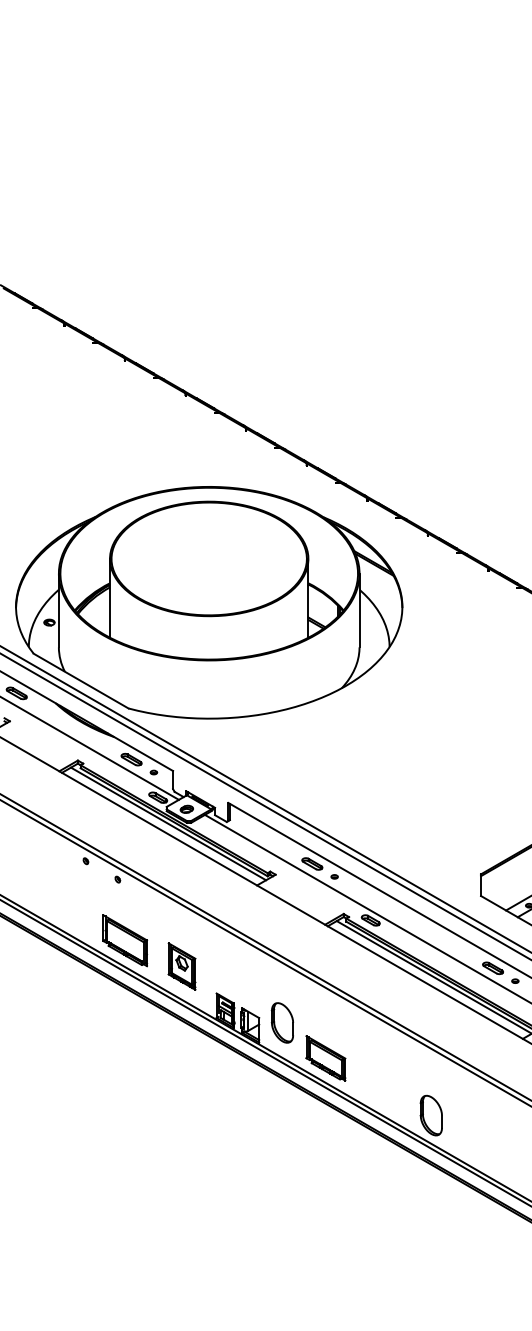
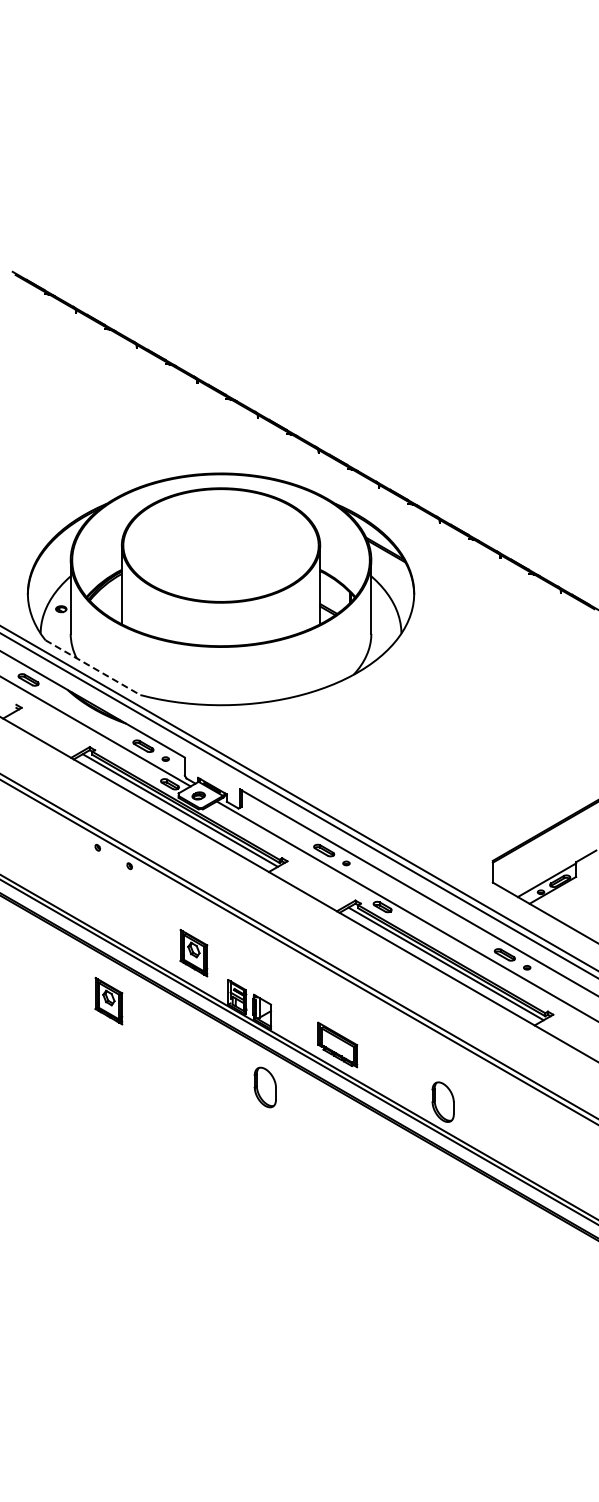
line: (80, 680) -> (92, 667), solid -> dashed
part: (124, 939) -> (136, 926), removed
part: (96, 1014) -> (108, 1001), added
part: (281, 1022) -> (264, 1087), moved

